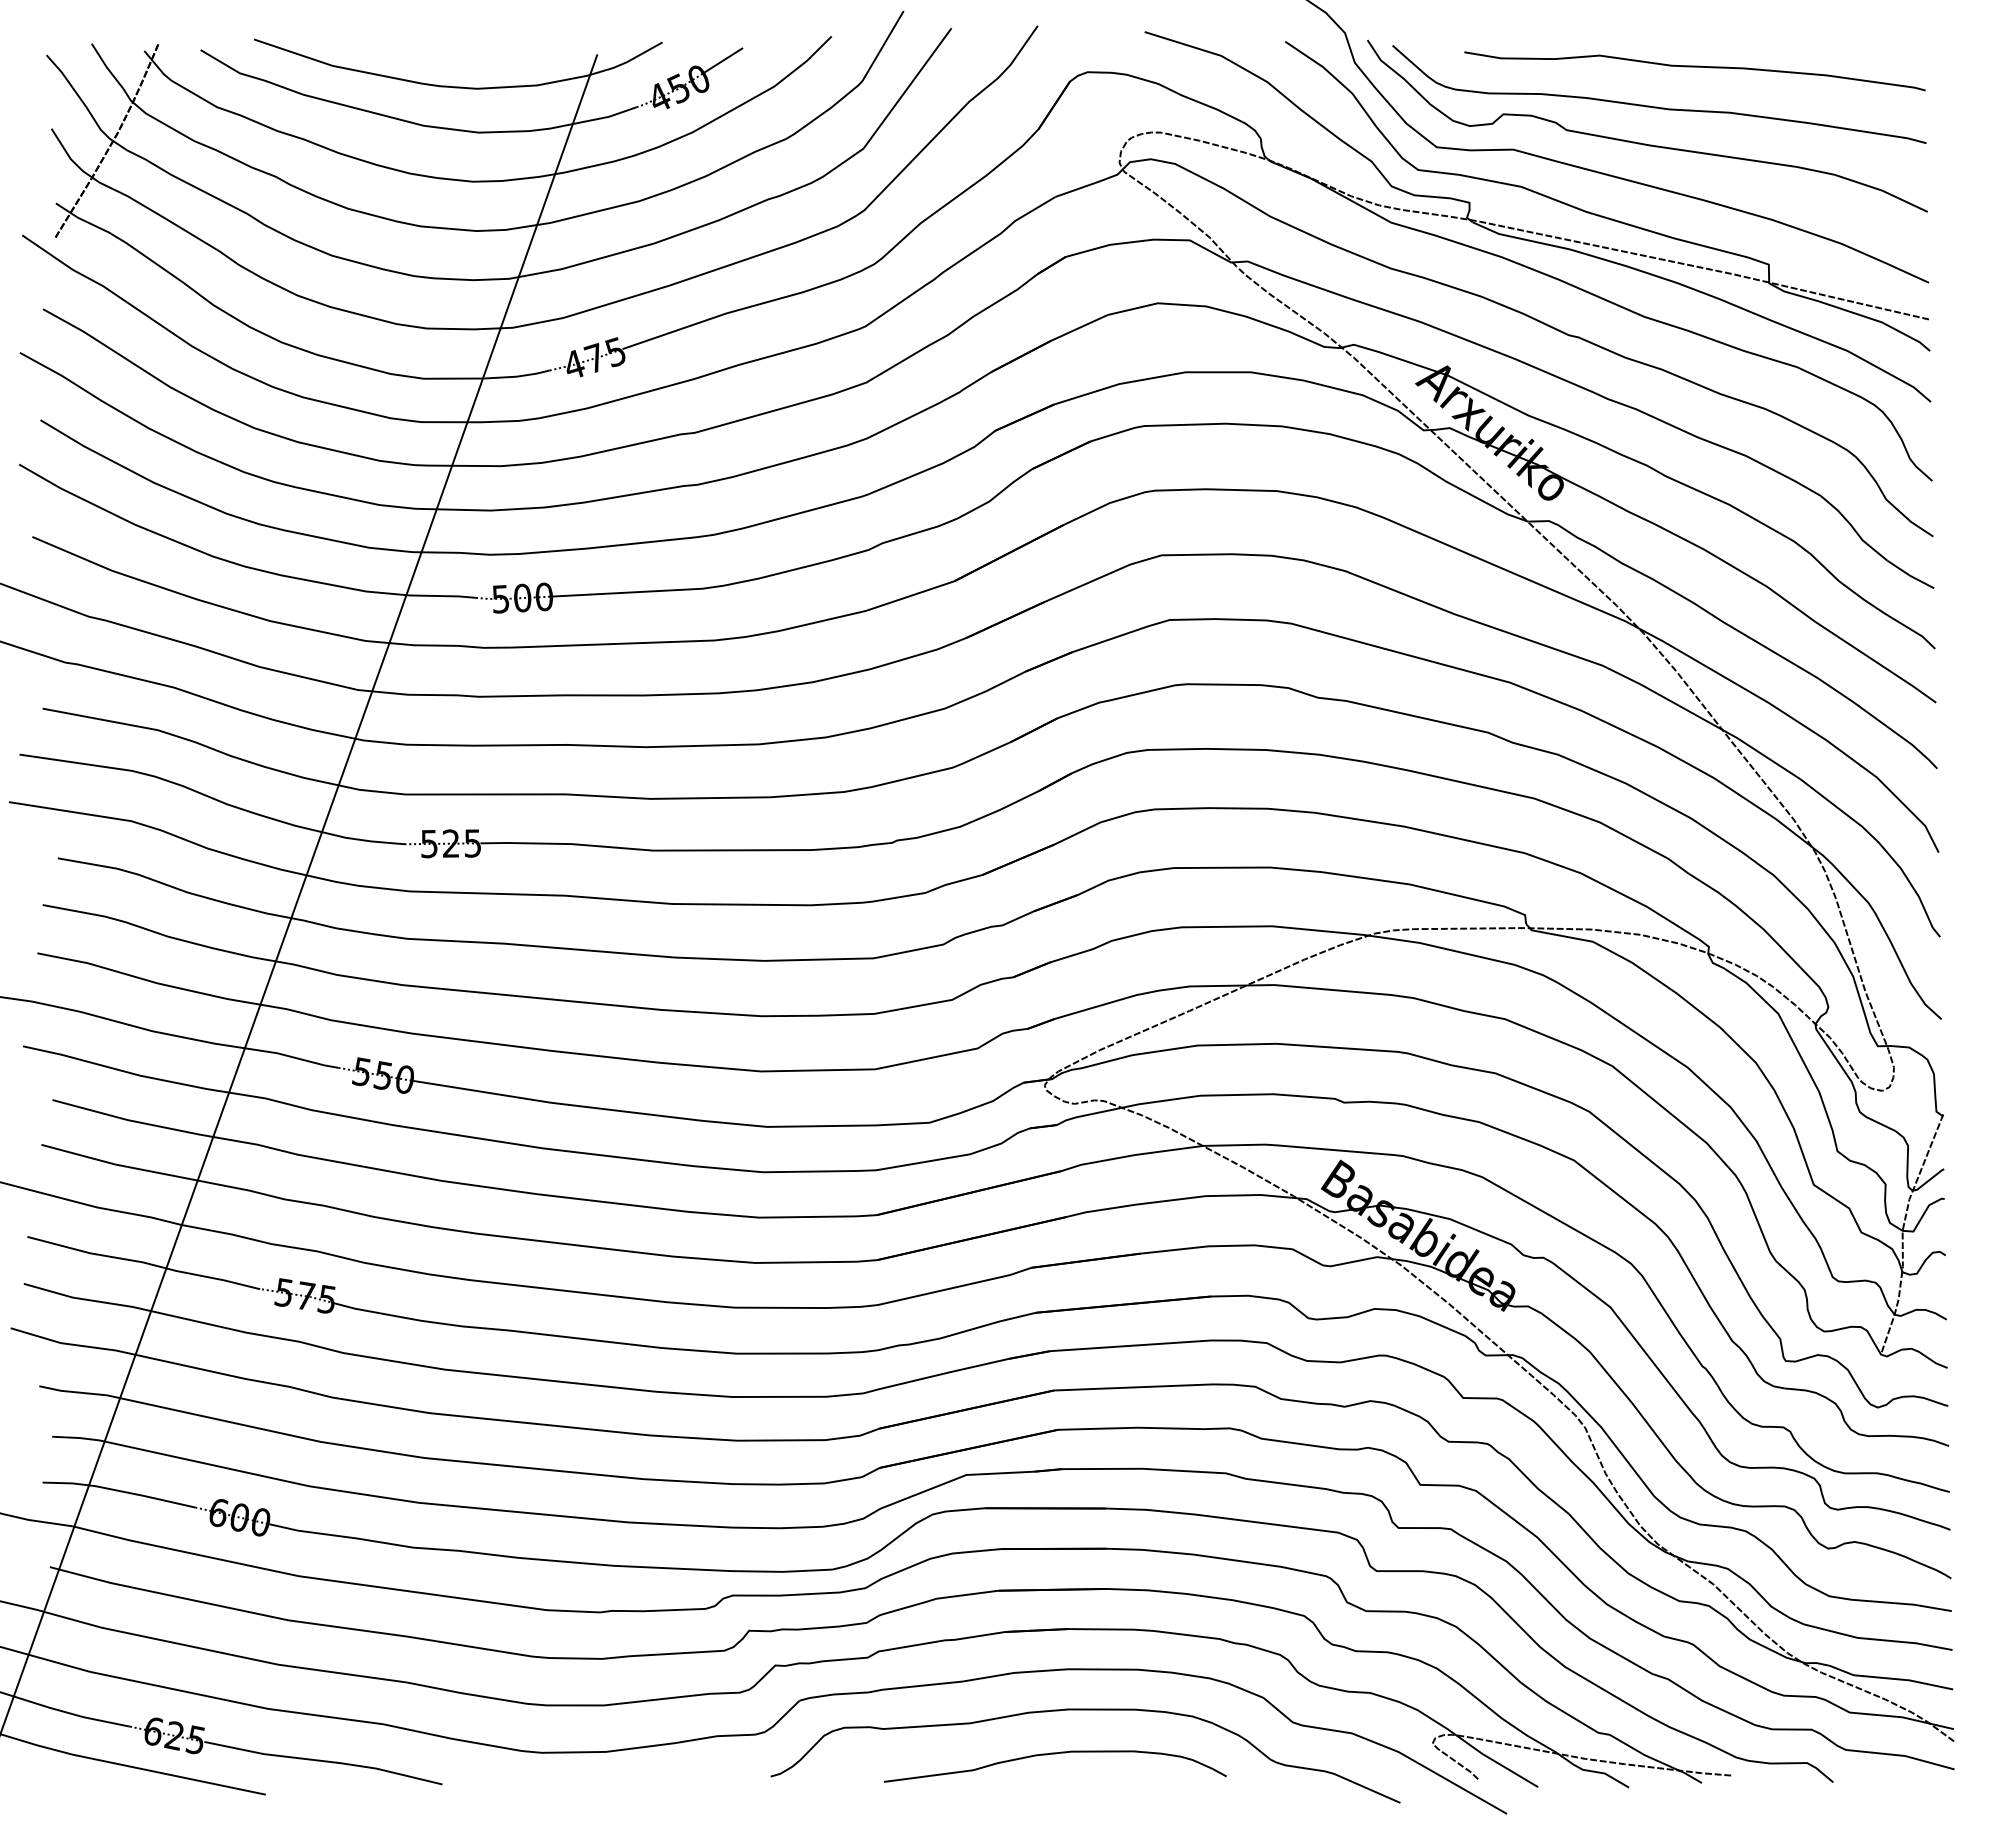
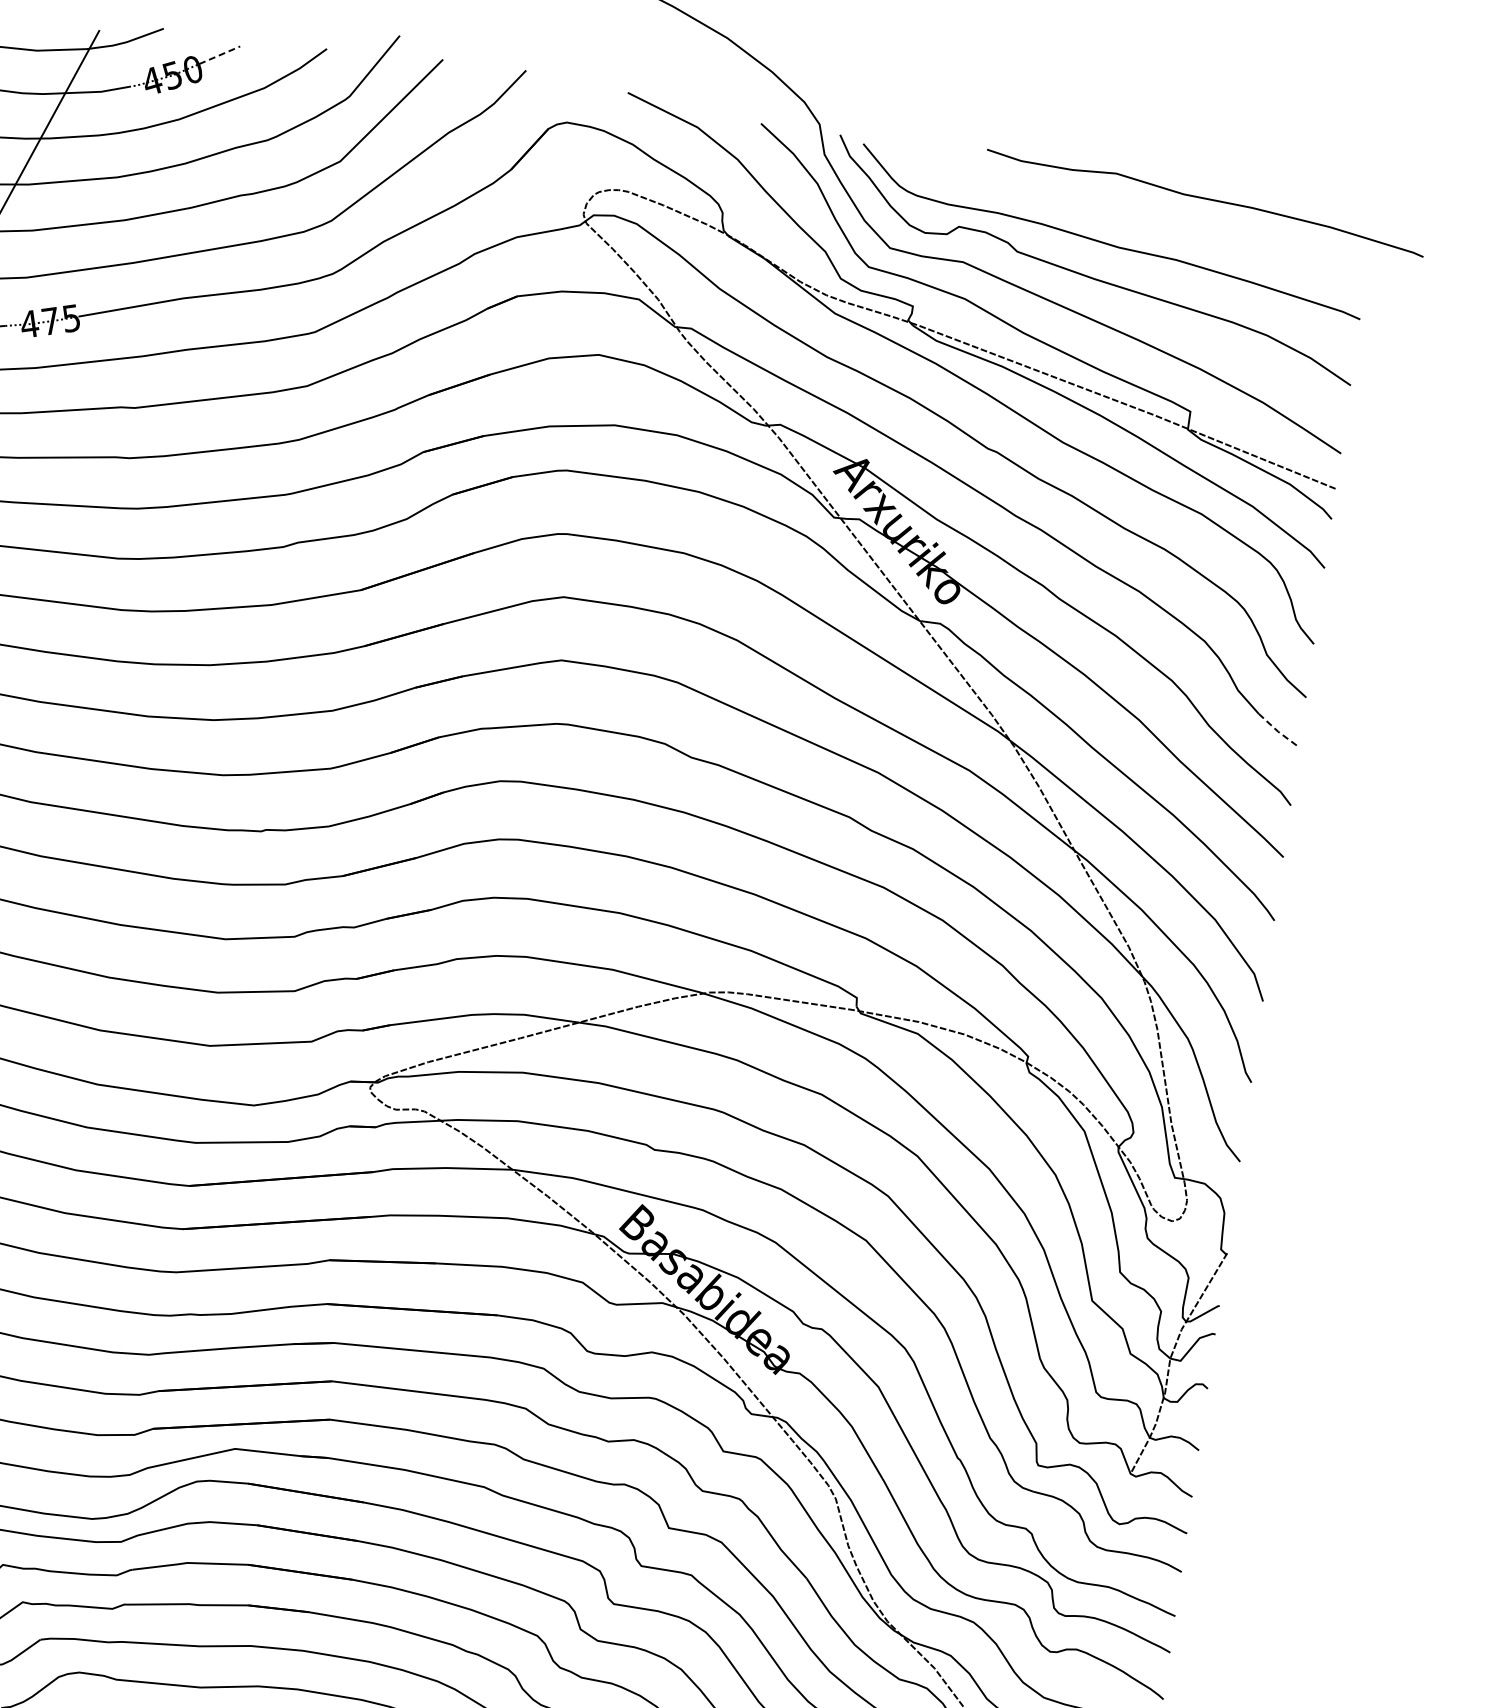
line: (723, 60) -> (219, 55), solid -> dashed
curve: (1694, 67) -> (1205, 199), moved
line: (1910, 575) -> (1278, 731), solid -> dashed

